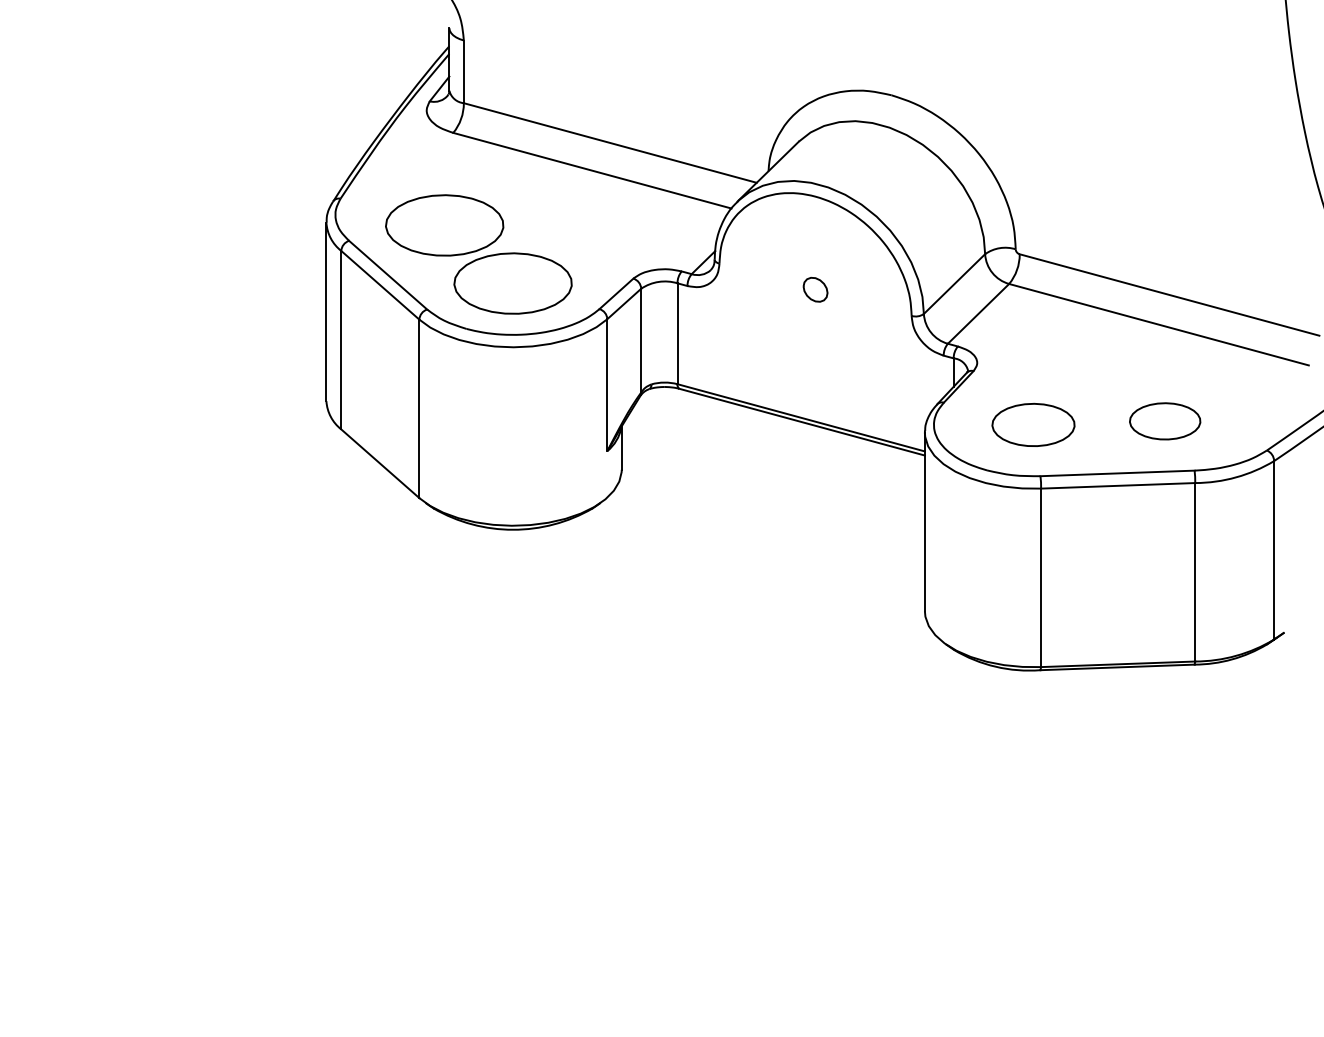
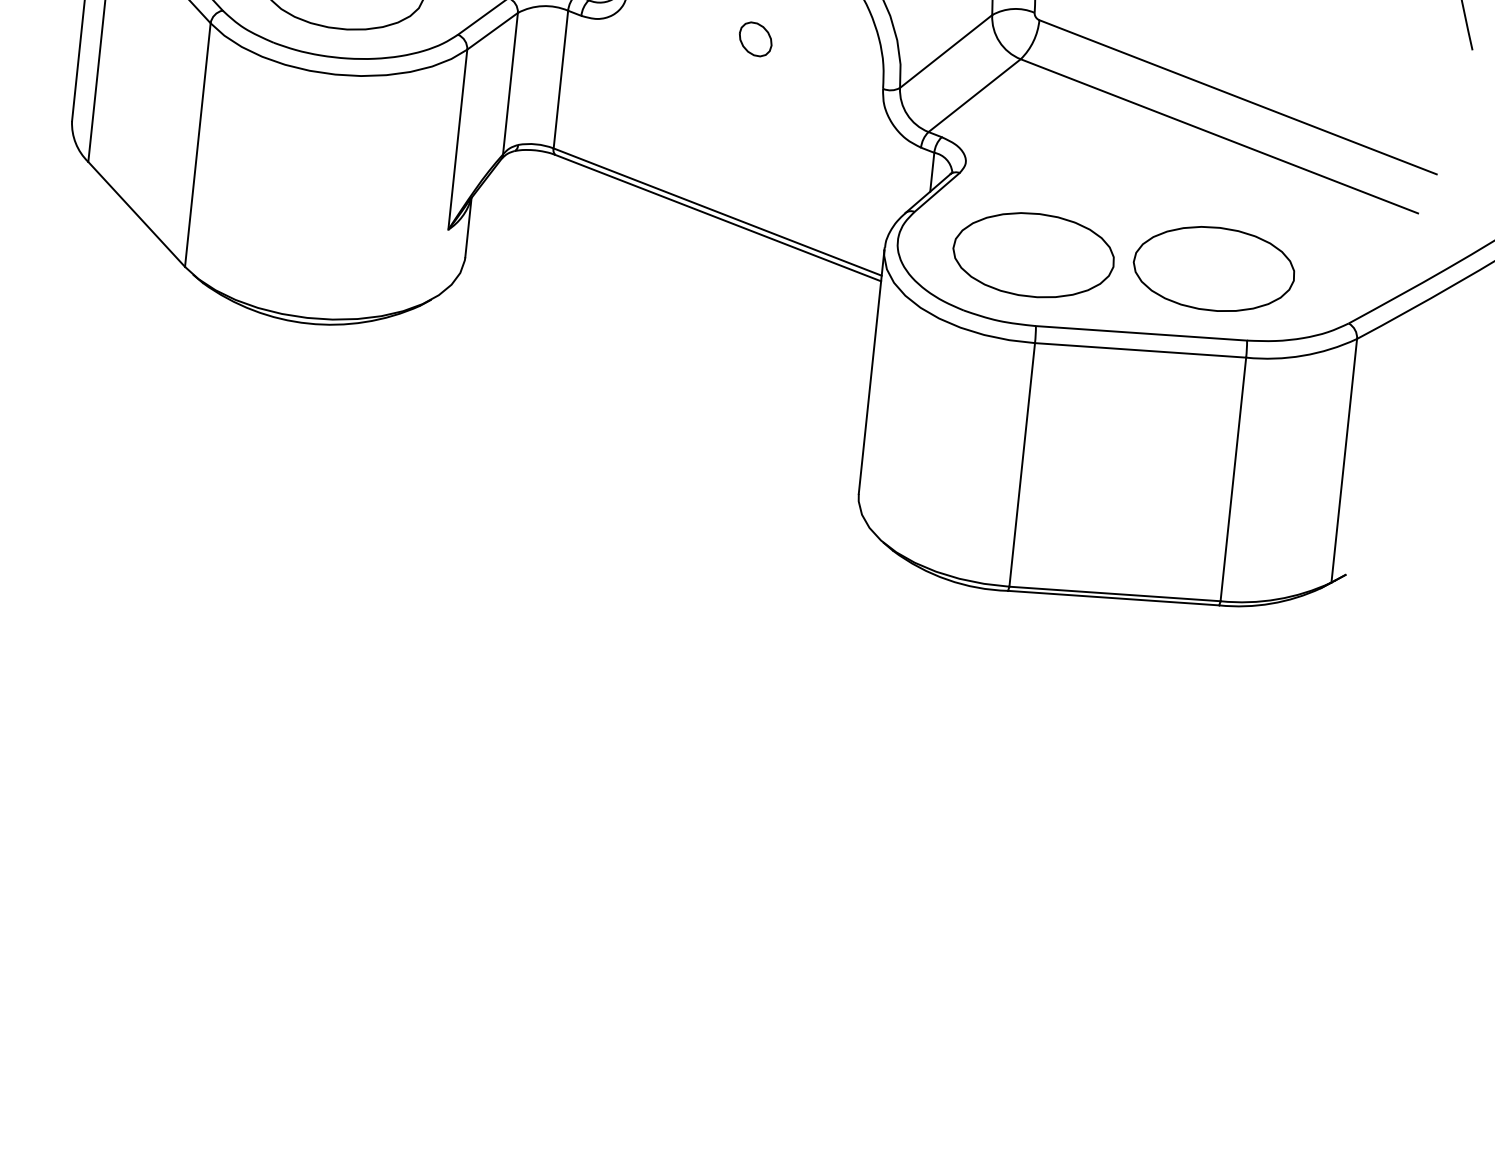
part: (1164, 421) -> (1213, 269), size x1.67
part: (1033, 424) -> (1033, 254), size x1.43

